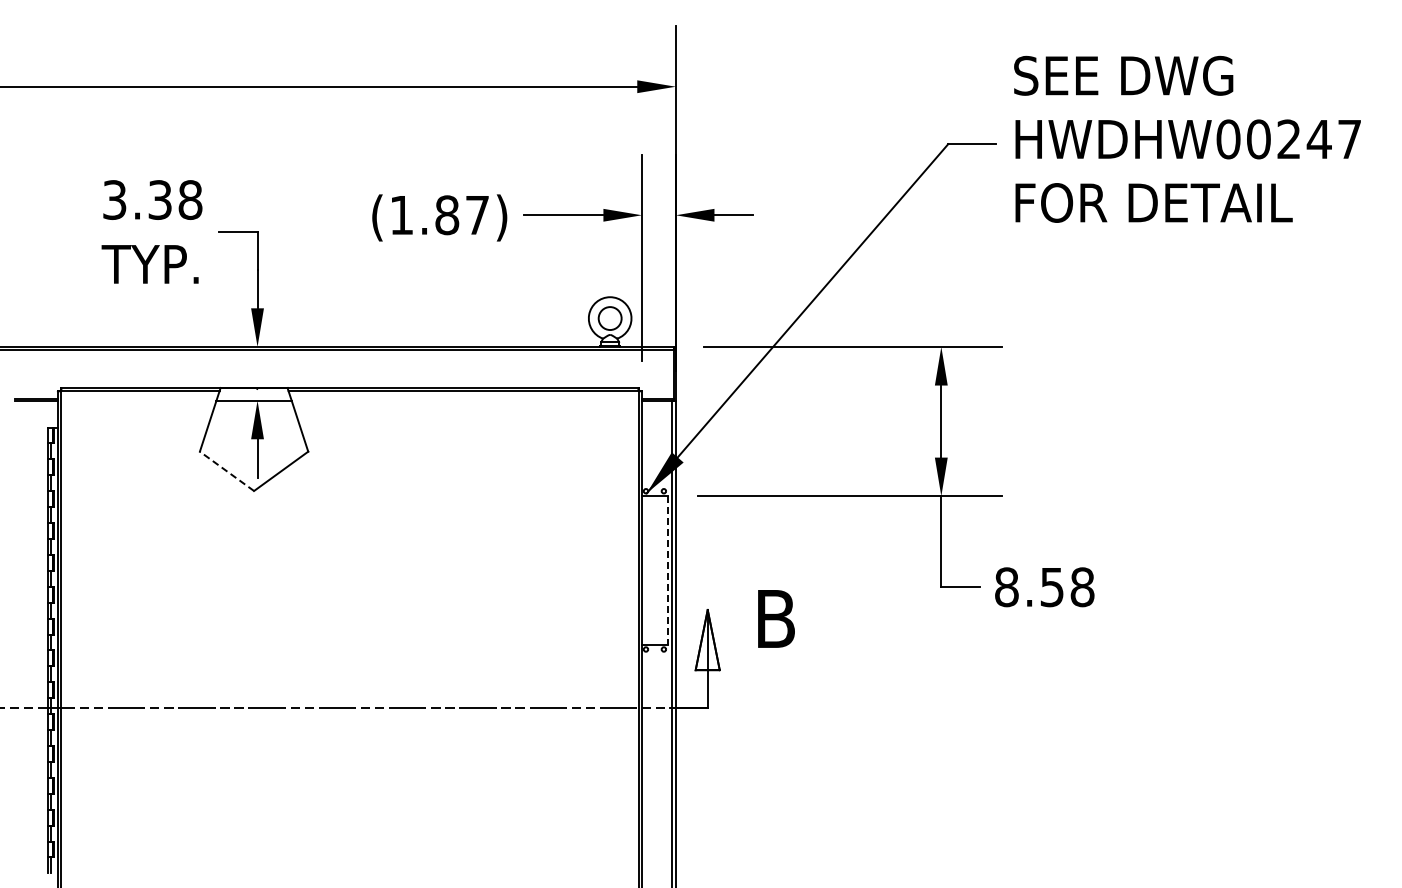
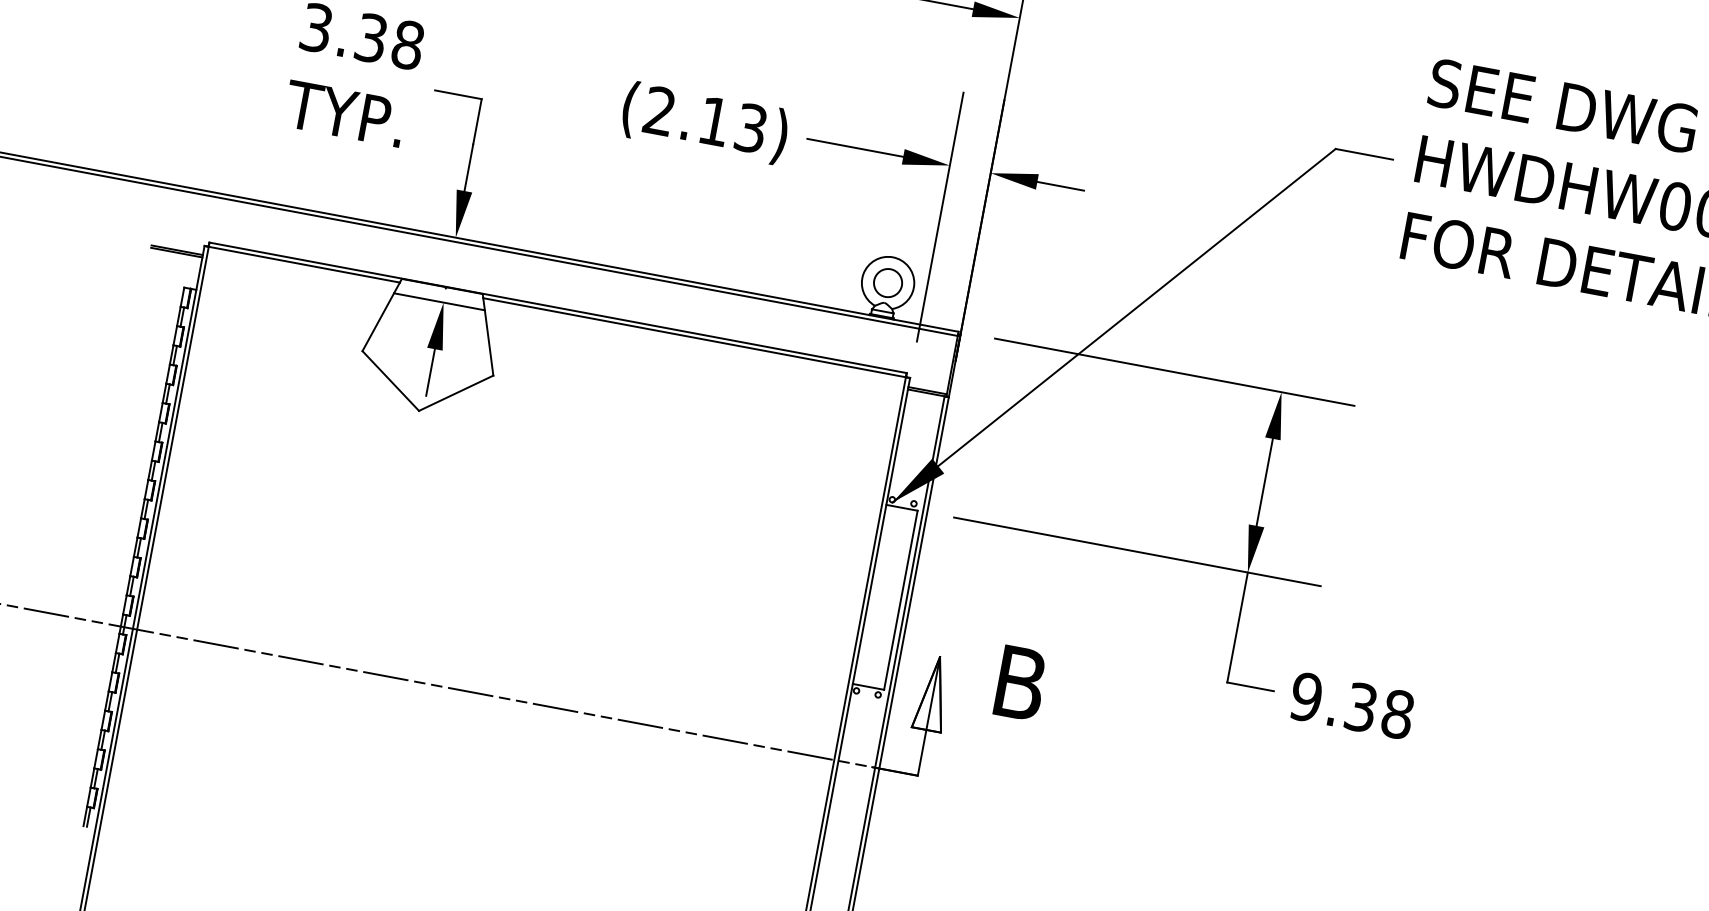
text: (439, 215) -> (705, 120), (1.87) -> (2.13)
line: (226, 471) -> (390, 381), dashed -> solid
line: (667, 570) -> (900, 600), dashed -> solid
text: (1028, 587) -> (1332, 702), 8.58 -> 9.38

